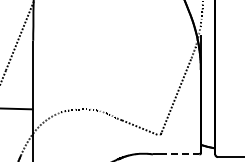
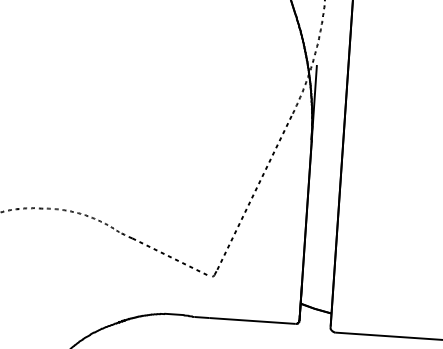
line: (179, 154) -> (252, 321), dashed -> solid

